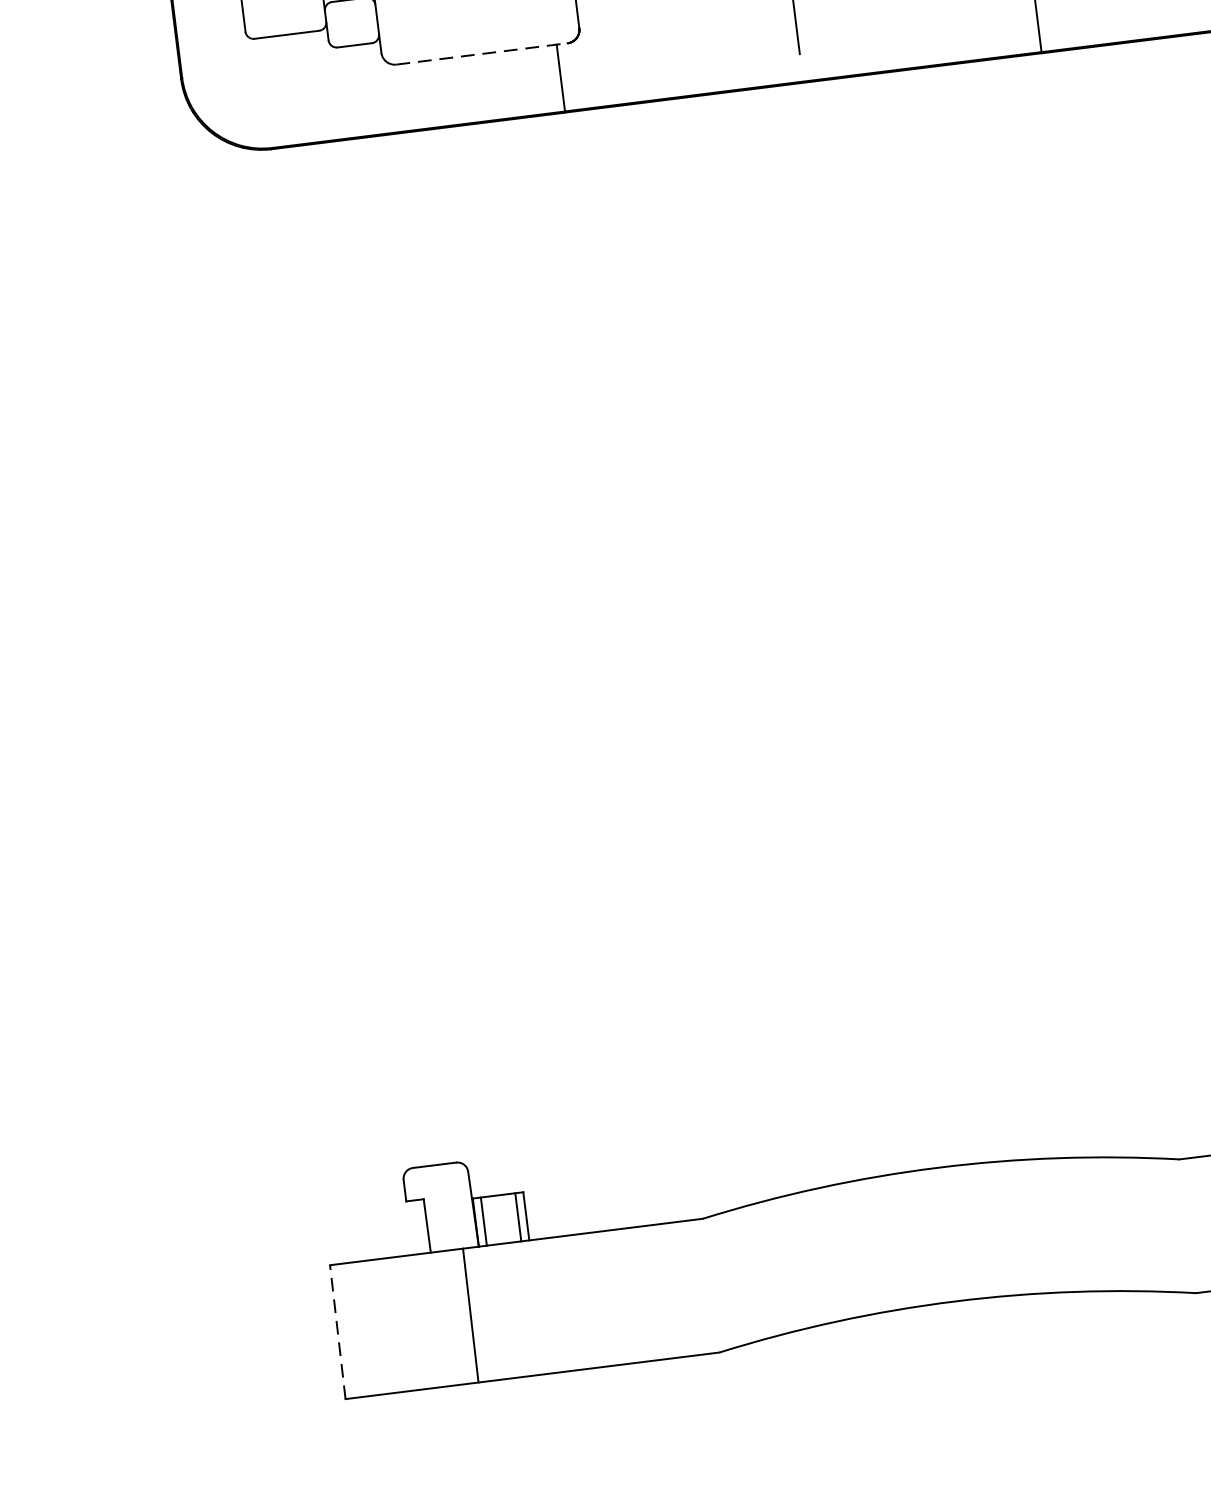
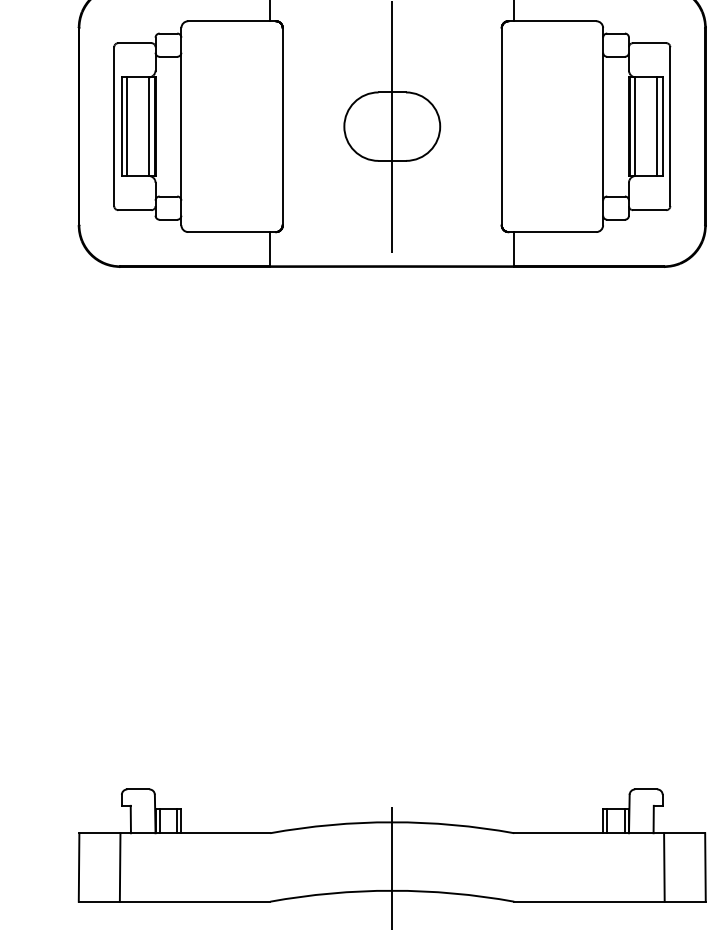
line: (482, 54) -> (232, 232), dashed -> solid
line: (950, 1257) -> (392, 868), added
line: (469, 1315) -> (119, 867), moved
line: (338, 1330) -> (79, 866), dashed -> solid

